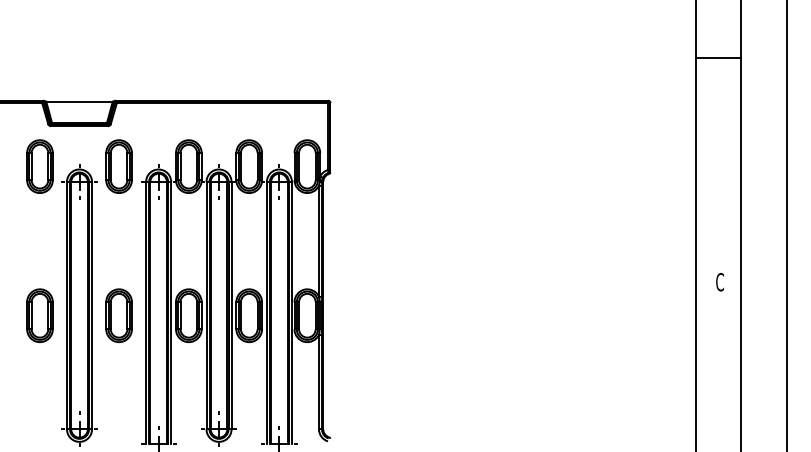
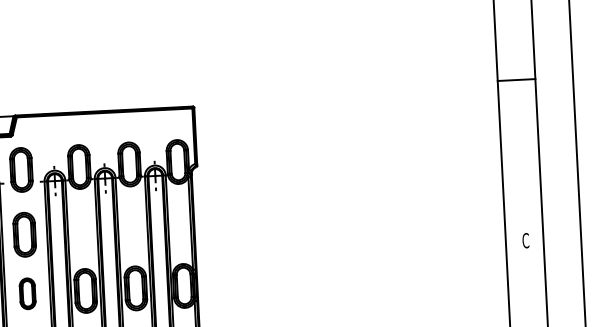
line: (718, 57) -> (516, 79), moved
part: (118, 244) -> (24, 234), added
part: (118, 315) -> (27, 293), size x0.7

